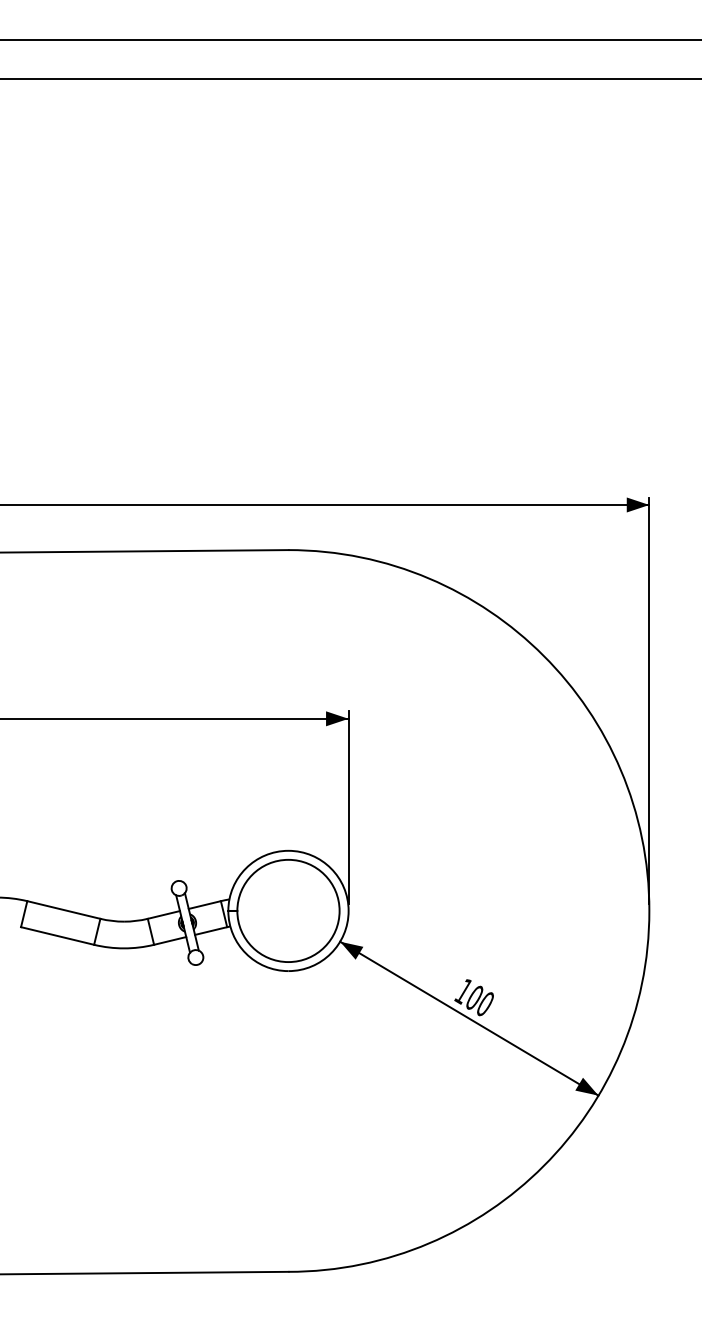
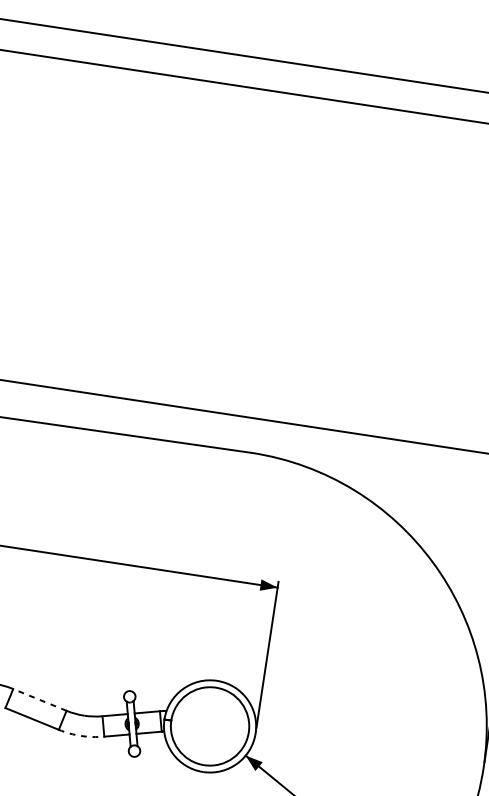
line: (63, 910) -> (39, 700), solid -> dashed
arc: (124, 948) -> (81, 736), solid -> dashed

